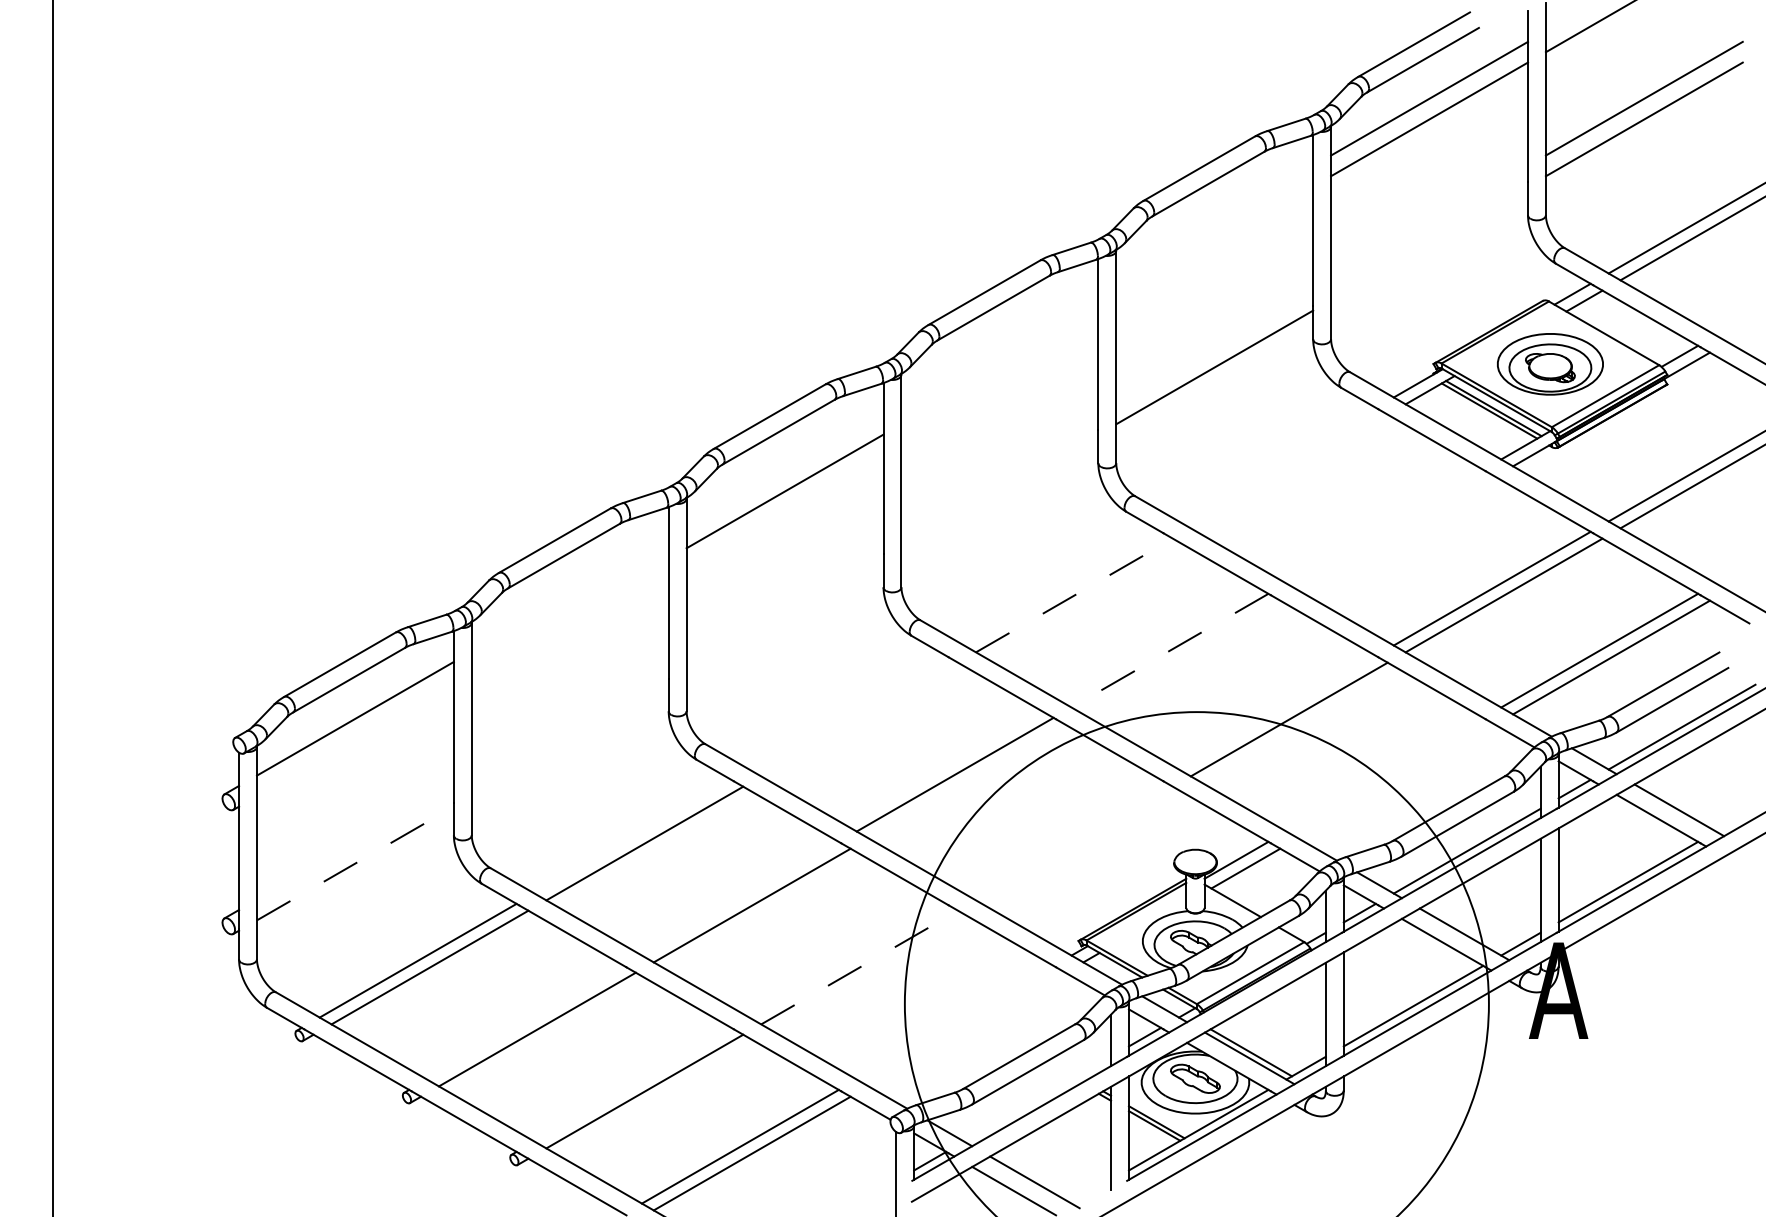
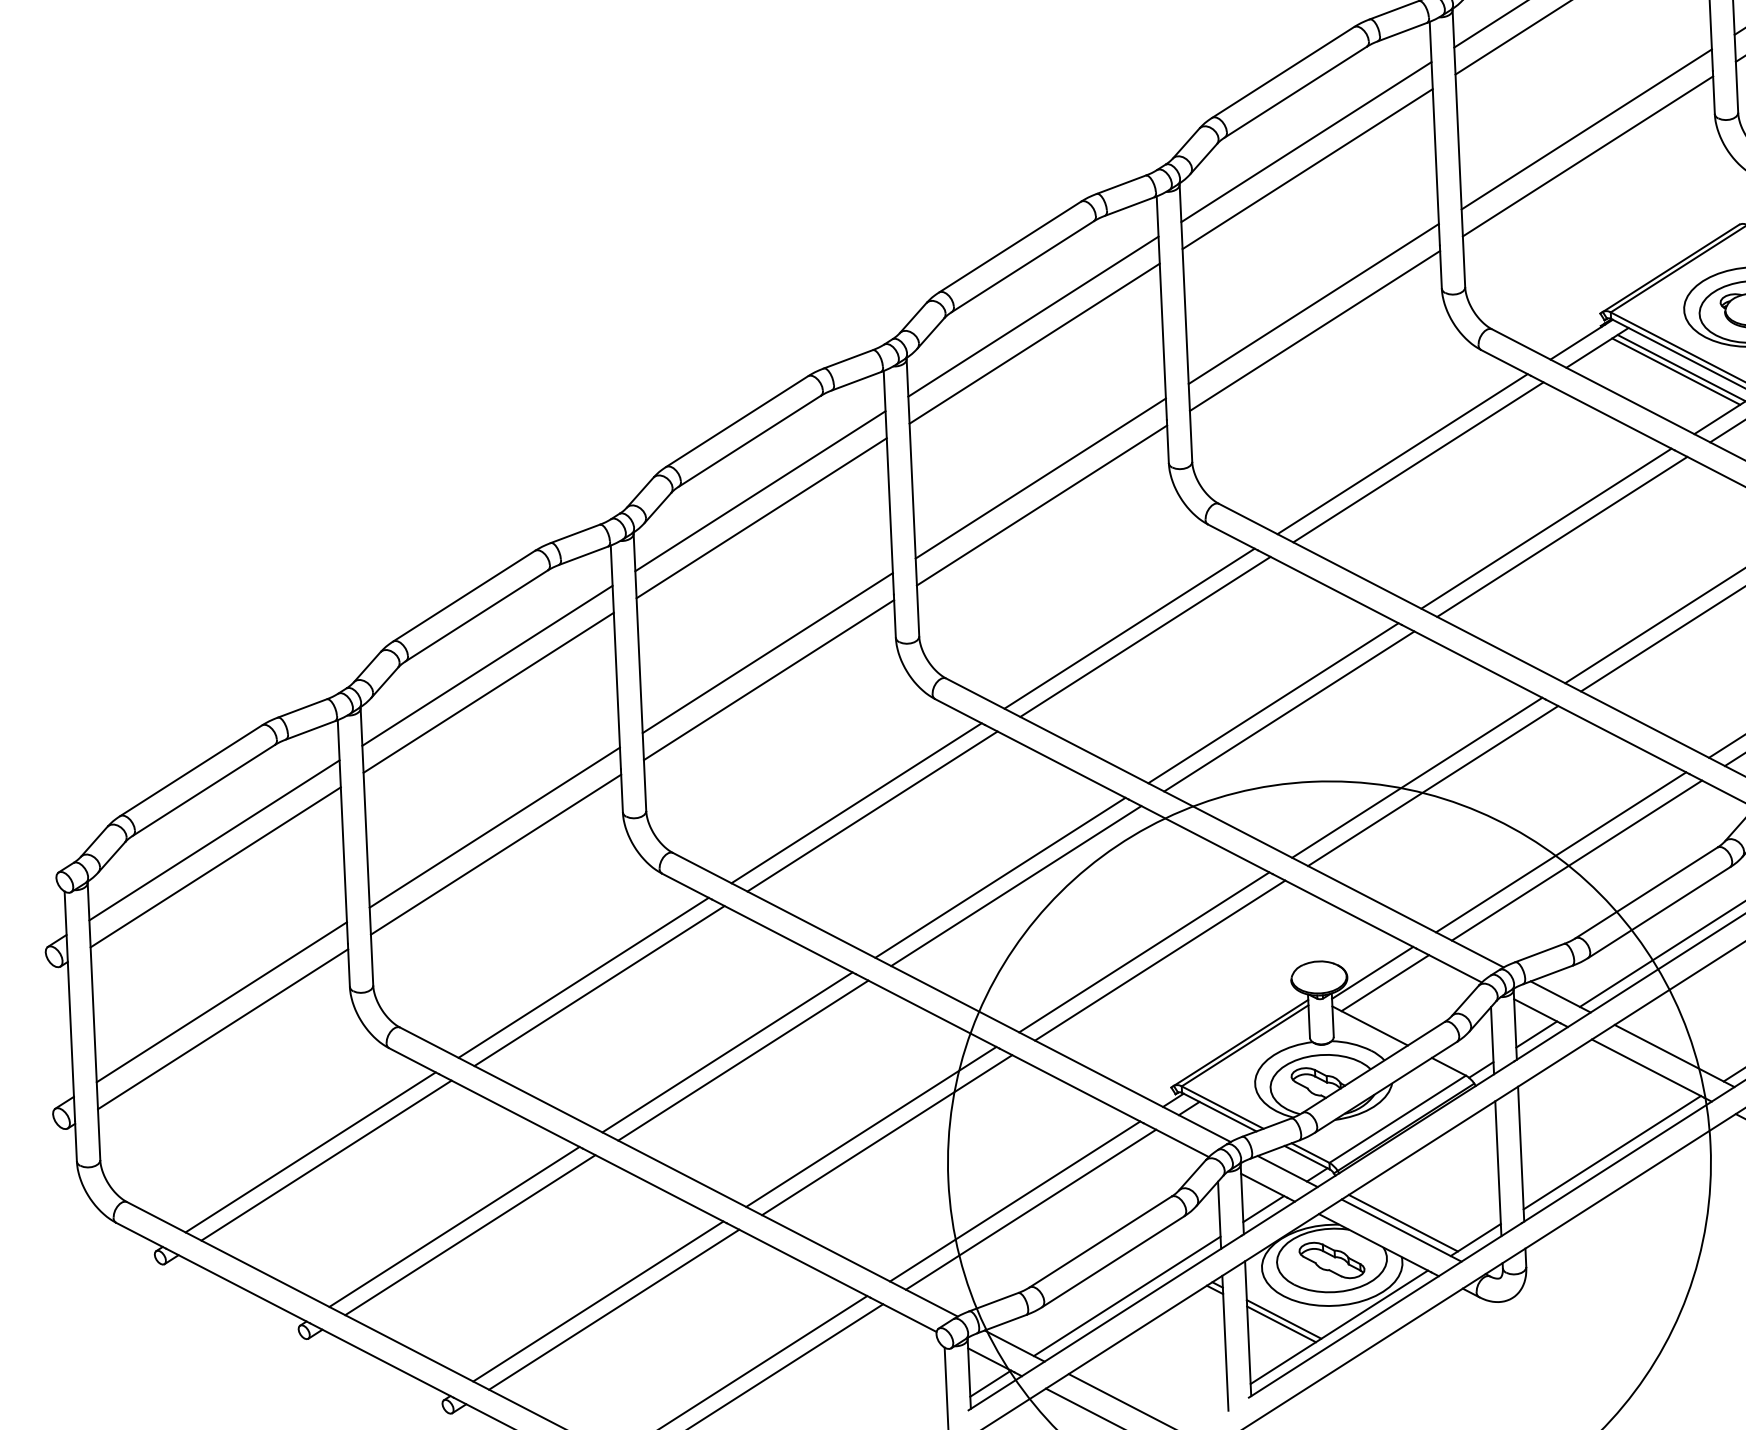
line: (1214, 222) -> (1306, 141), added
line: (1429, 222) -> (1586, 129), added
line: (1214, 243) -> (1307, 169), added
line: (1429, 243) -> (1587, 156), added
line: (999, 346) -> (1032, 316), added
line: (1214, 346) -> (1313, 303), added
line: (999, 367) -> (1034, 343), added
line: (1276, 464) -> (1401, 453), added
line: (784, 470) -> (759, 490), added
line: (999, 470) -> (1040, 478), added
line: (1288, 471) -> (1417, 462), added
line: (999, 491) -> (1041, 505), added
line: (1384, 526) -> (1545, 528), added
line: (1396, 533) -> (1562, 536), added
line: (1062, 588) -> (1129, 628), added
line: (569, 594) -> (486, 665), added
line: (784, 594) -> (767, 652), added
line: (1074, 595) -> (1145, 636), dashed -> solid
line: (569, 615) -> (487, 692), added
line: (784, 615) -> (768, 680), added
line: (1170, 650) -> (1274, 702), dashed -> solid
line: (1181, 657) -> (1288, 711), added
line: (847, 712) -> (856, 803), added
line: (1276, 712) -> (1416, 777), added
line: (569, 718) -> (493, 827), added
line: (859, 719) -> (872, 811), added
line: (355, 739) -> (215, 867), added
line: (569, 739) -> (495, 854), added
line: (1384, 774) -> (1560, 852), added
line: (966, 781) -> (1015, 886), added
line: (1396, 781) -> (1576, 860), added
line: (632, 836) -> (583, 977), added
line: (1062, 836) -> (1144, 952), added
line: (355, 842) -> (221, 1001), added
line: (1074, 843) -> (1160, 960), added
line: (355, 863) -> (223, 1029), dashed -> solid
line: (739, 898) -> (726, 1052), added
line: (847, 960) -> (870, 1126), added
line: (859, 967) -> (887, 1135), dashed -> solid
line: (525, 1022) -> (454, 1226), added
line: (954, 1022) -> (1014, 1201), added
line: (966, 1029) -> (1030, 1209), added
line: (632, 1084) -> (597, 1301), added
line: (1037, 1098) -> (1127, 1295), added

